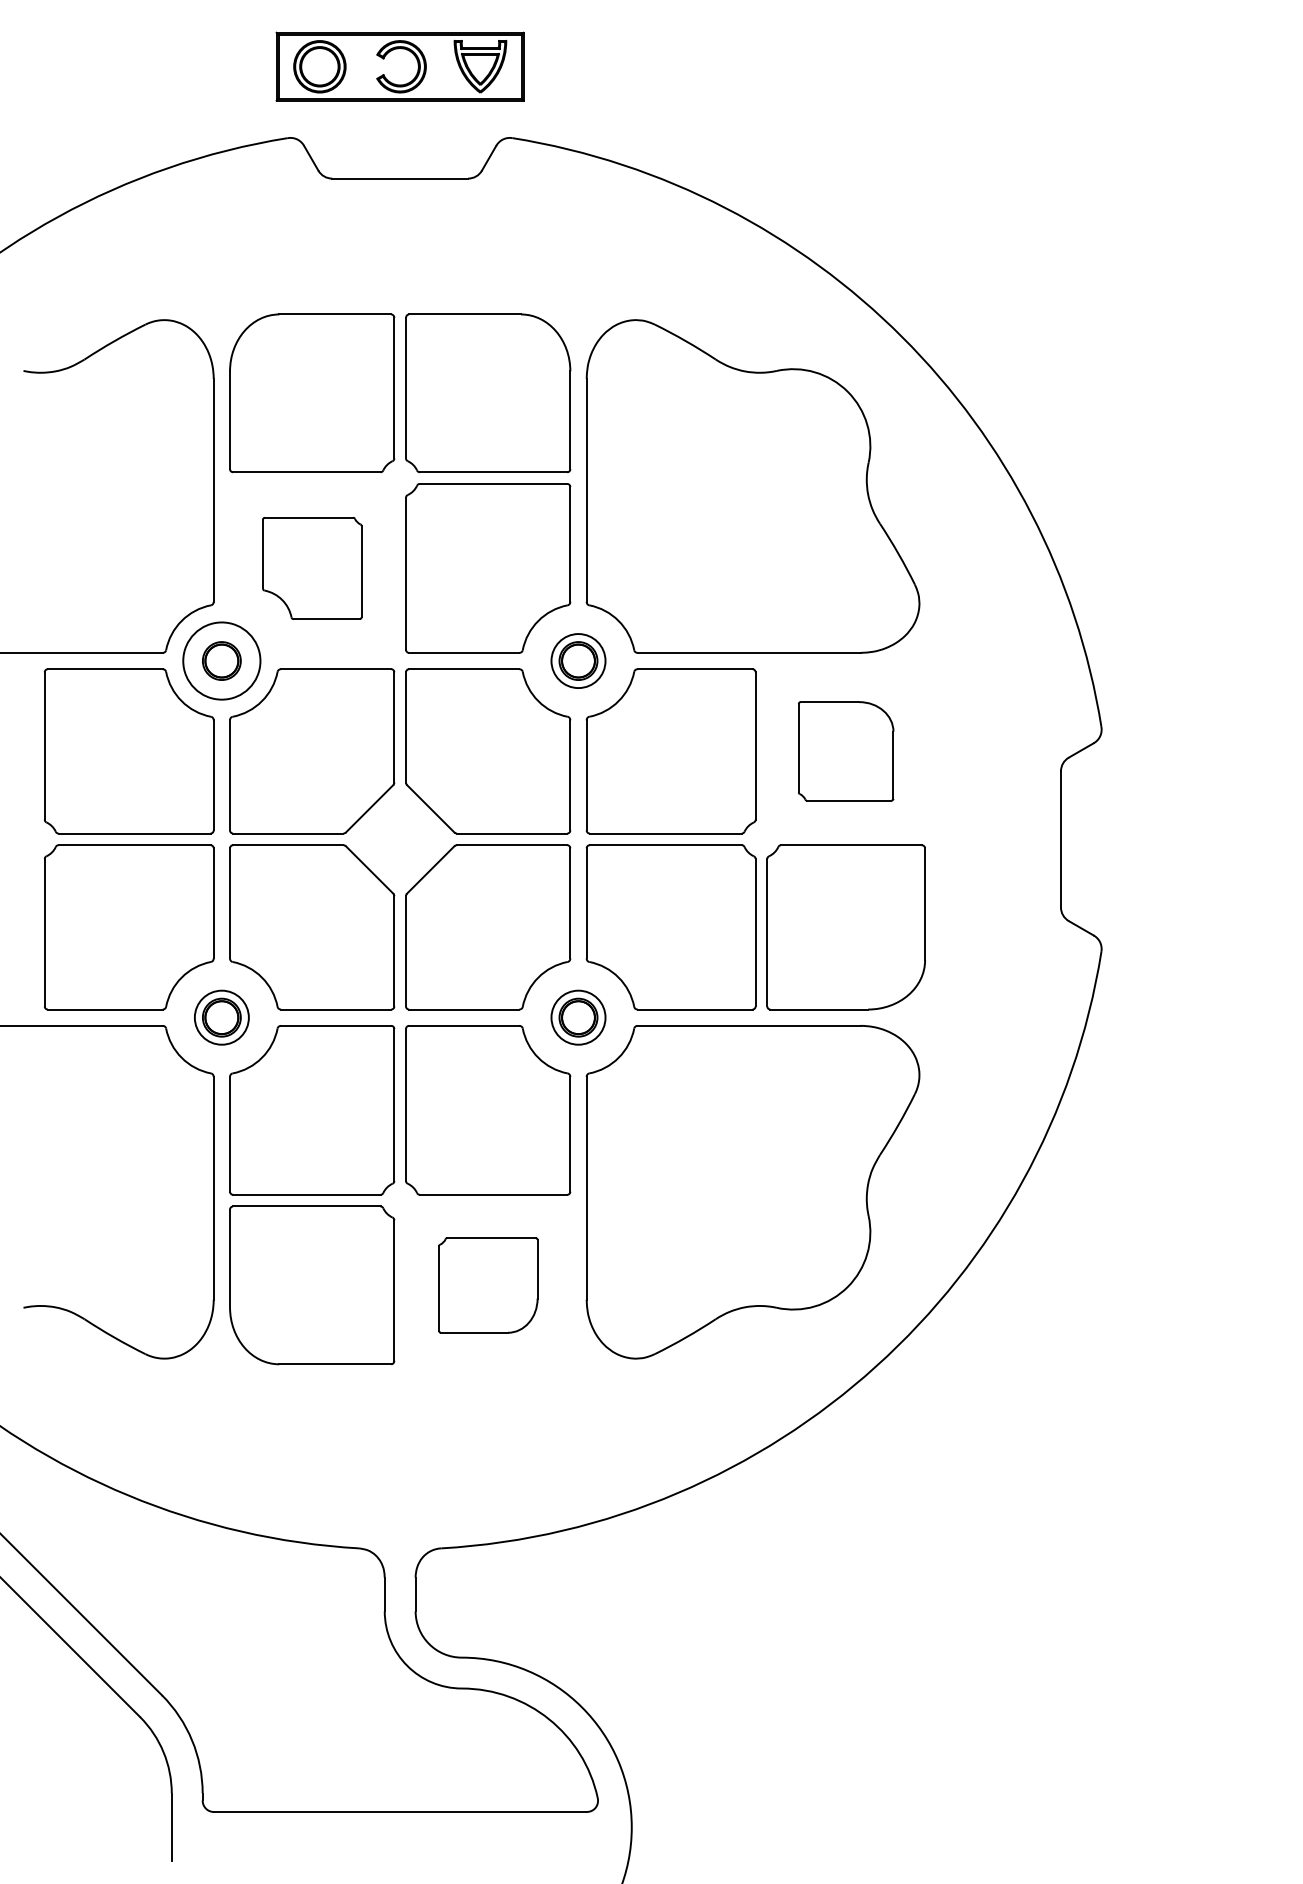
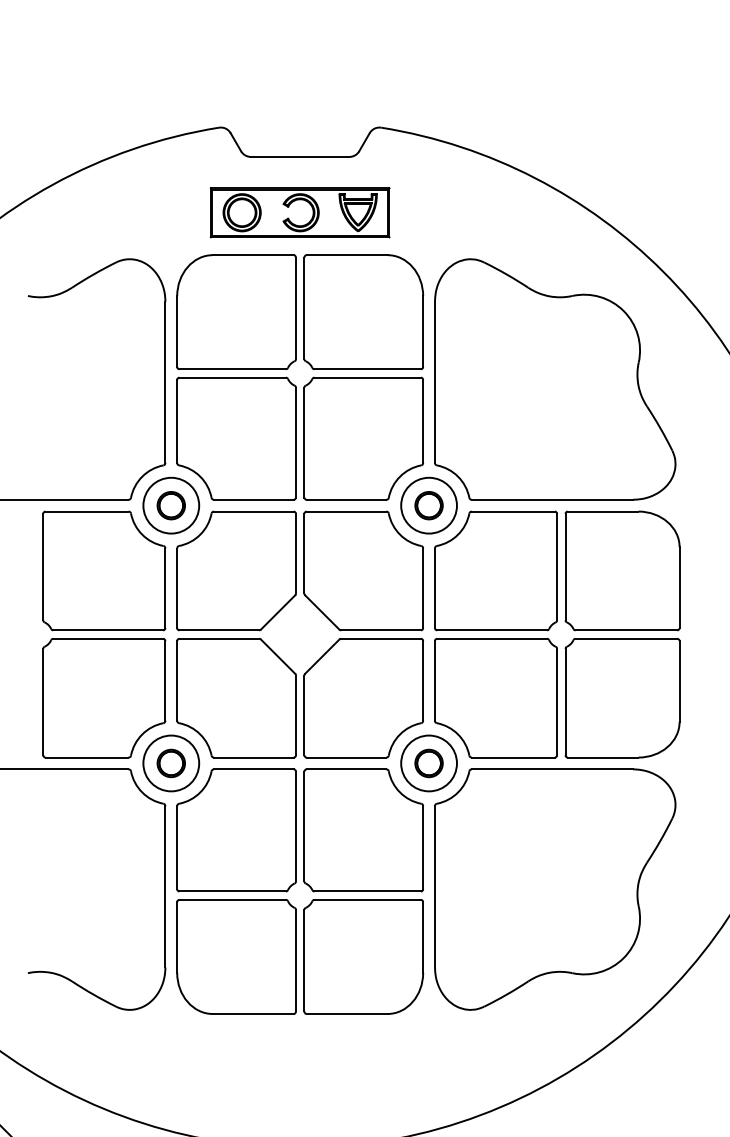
part: (399, 66) -> (299, 212), moved
part: (312, 568) -> (236, 438), size x1.67
circle: (578, 660) -> (429, 505), size x1.43
part: (845, 751) -> (622, 571), size x1.67
circle: (221, 1017) -> (171, 763), size x1.43
circle: (578, 1017) -> (429, 763), size x1.43
part: (488, 1285) -> (364, 957), size x1.67

